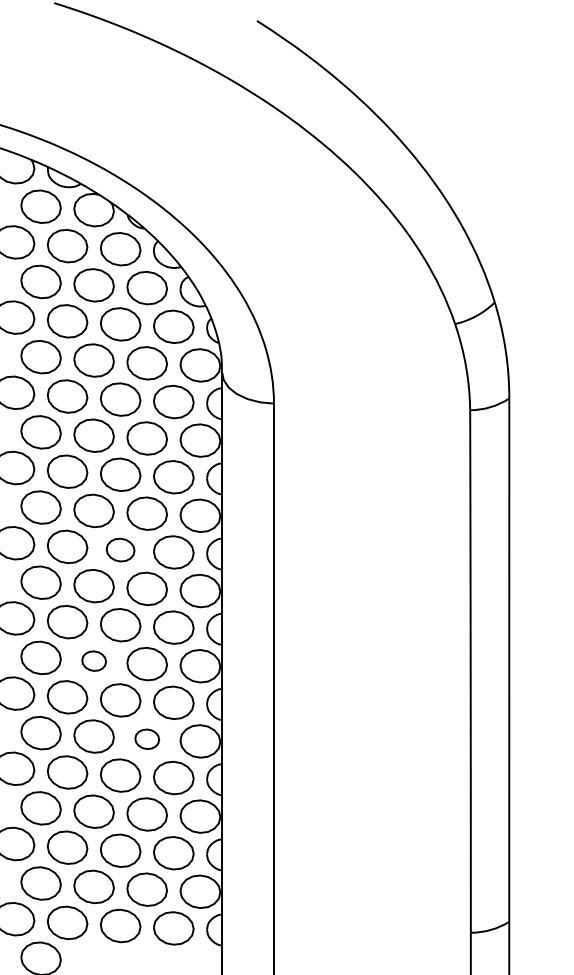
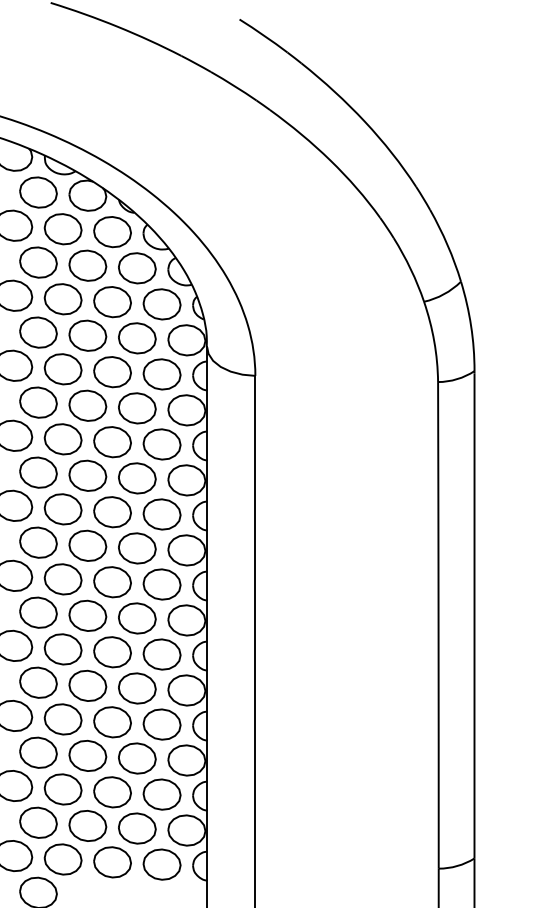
part: (120, 550) -> (112, 512), size x1.43
part: (93, 660) -> (87, 615), size x1.67
part: (147, 739) -> (137, 688), size x1.67

